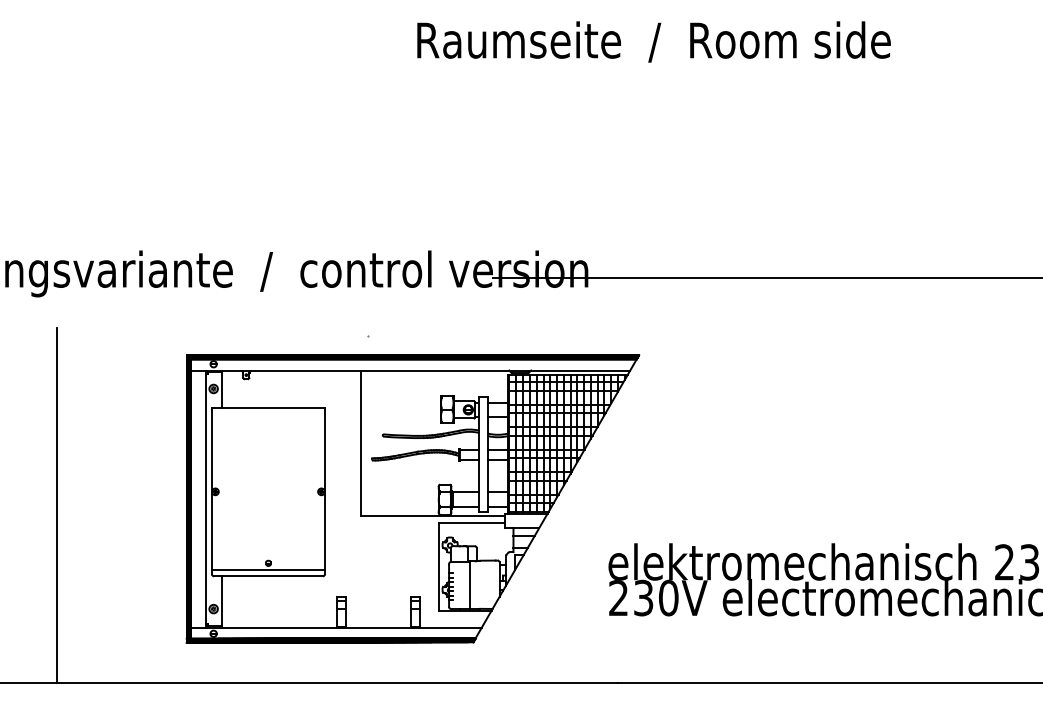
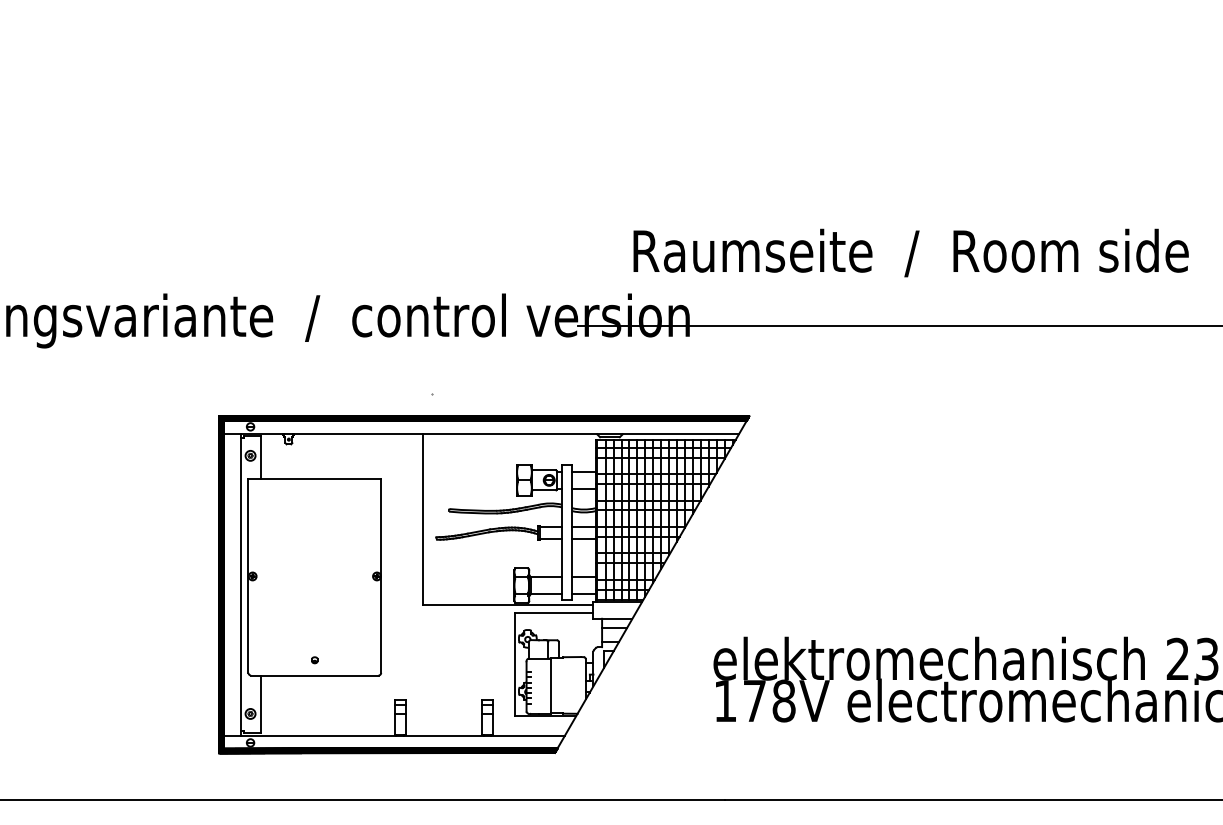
text: (653, 41) -> (910, 252), moved
line: (57, 505) -> (67, 592), removed
line: (268, 569) -> (314, 667), removed
text: (643, 597) -> (754, 700), 230V -> 178V

